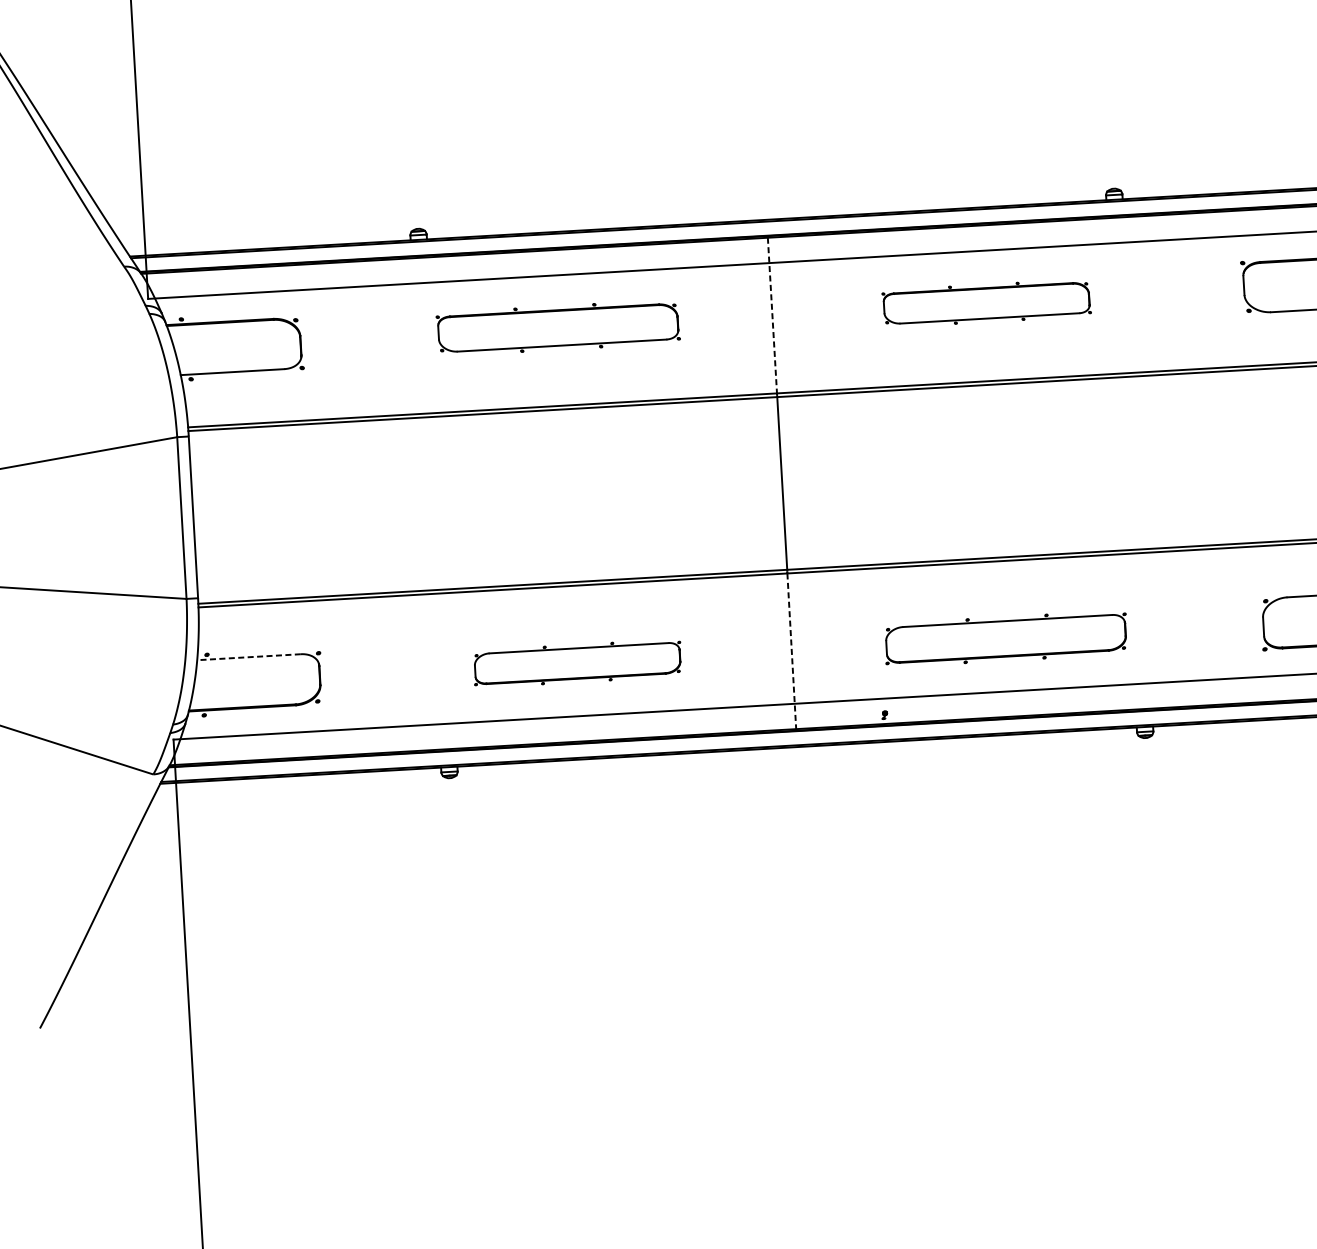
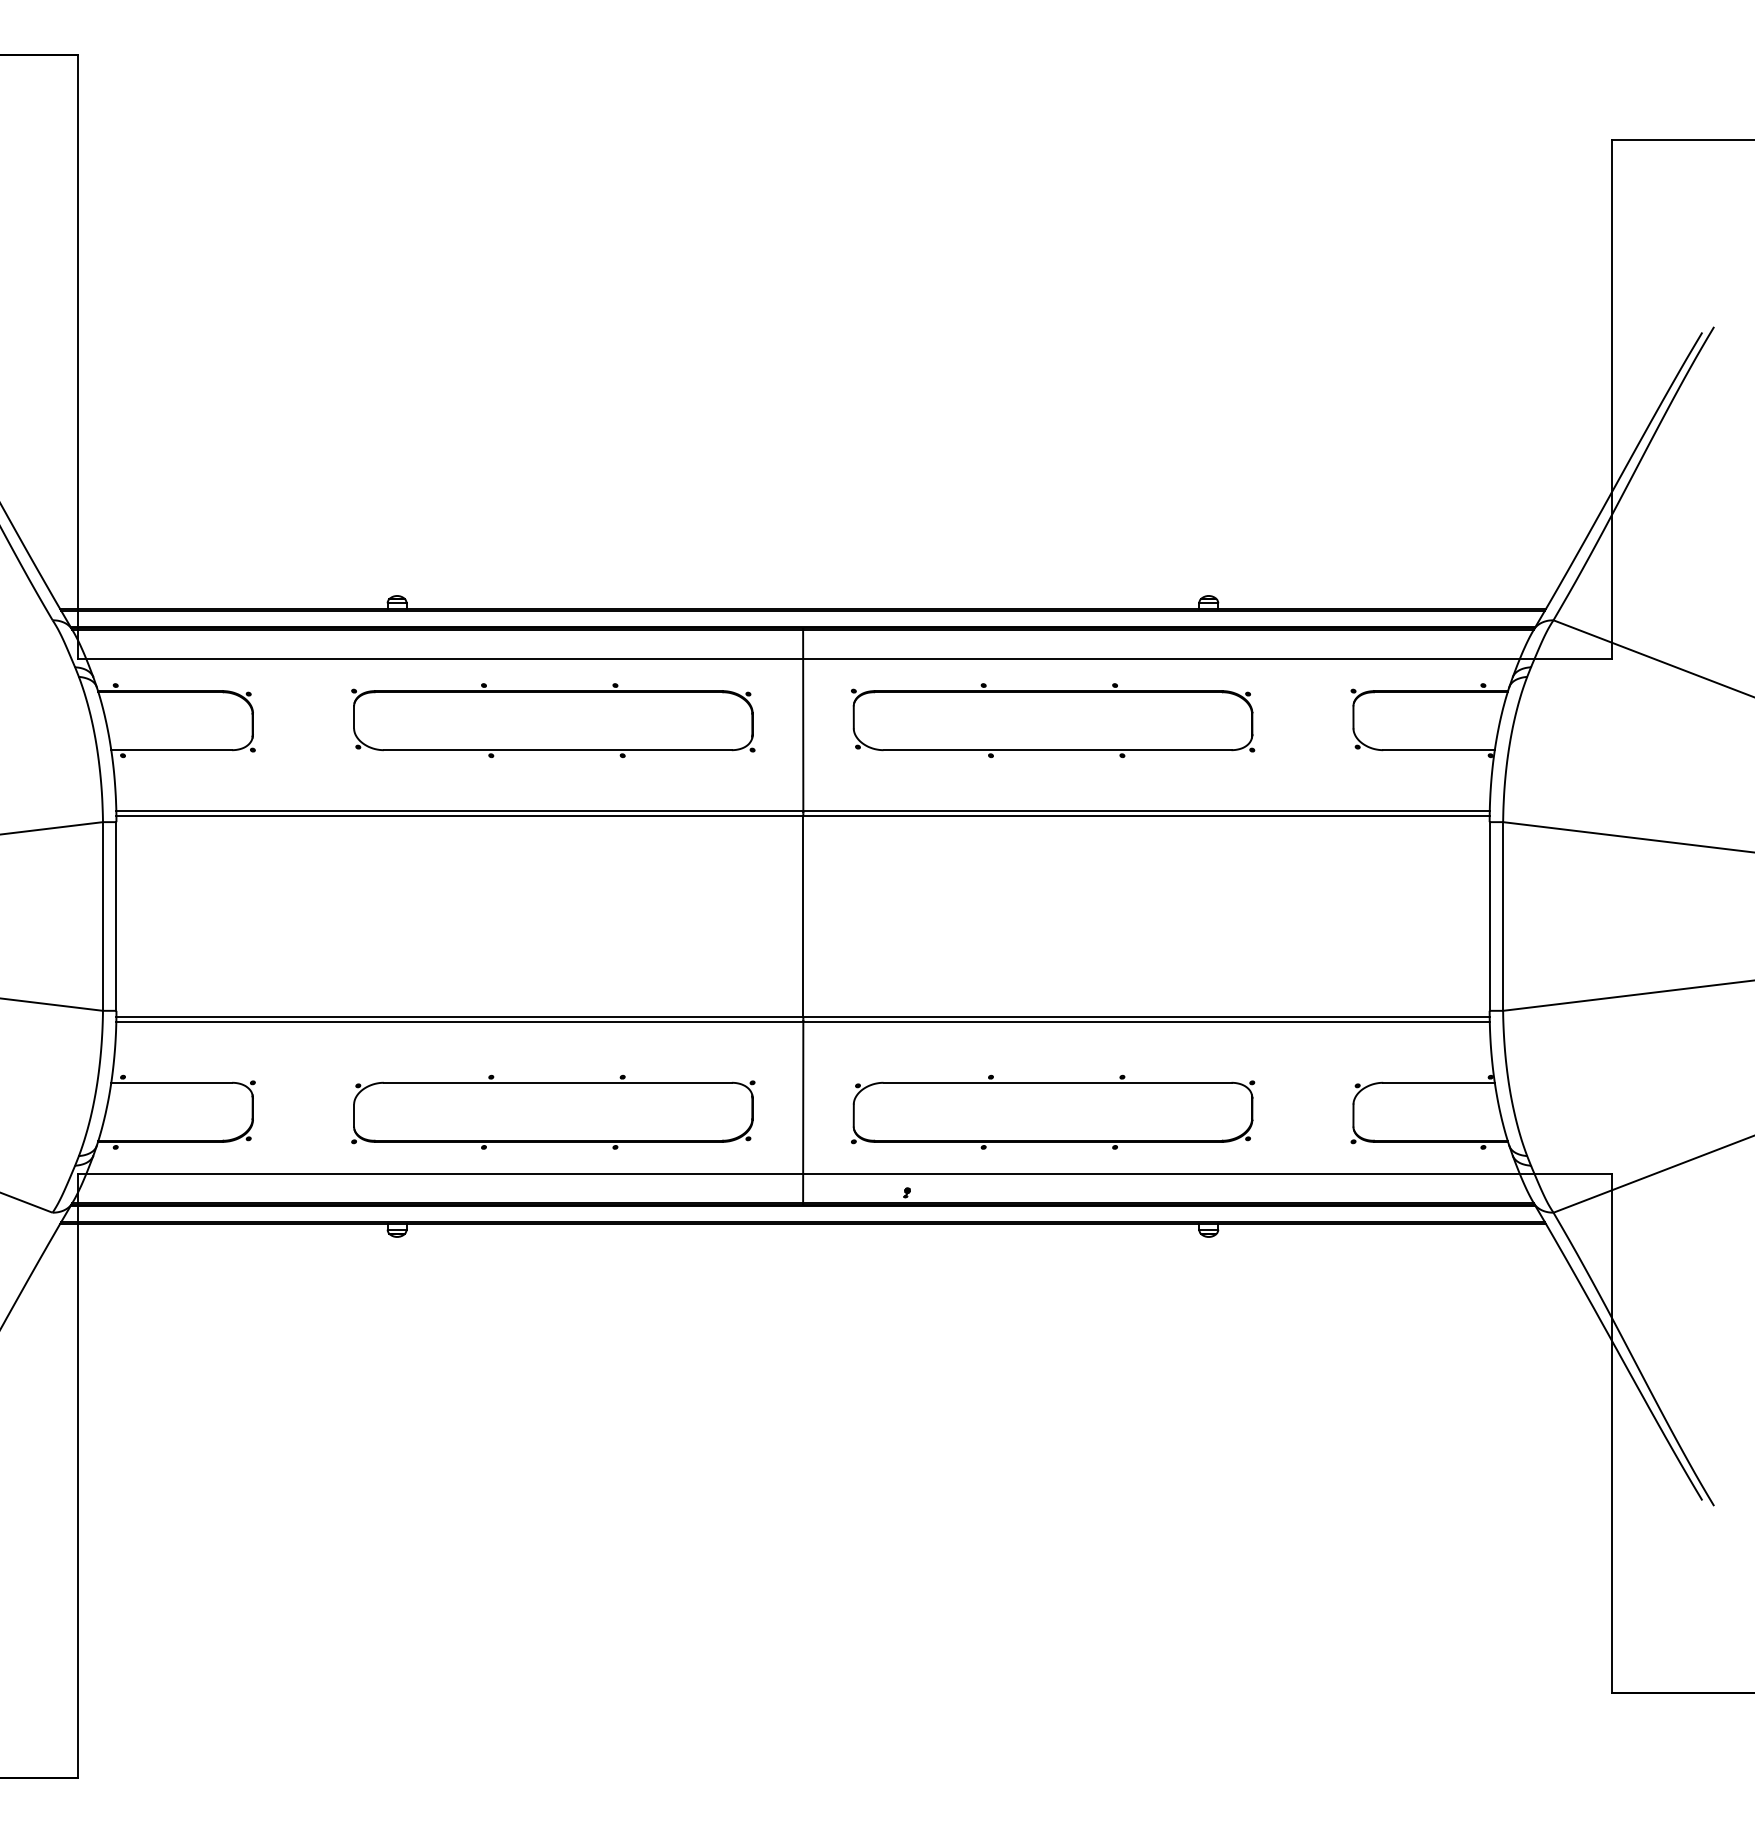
part: (986, 303) -> (1053, 720), size x1.67
line: (772, 315) -> (803, 720), dashed -> solid
part: (558, 327) -> (553, 720), size x1.43
part: (1006, 638) -> (1053, 1111), size x1.43
line: (792, 651) -> (803, 1112), dashed -> solid
line: (248, 656) -> (171, 1082), dashed -> solid
part: (577, 662) -> (553, 1111), size x1.67

